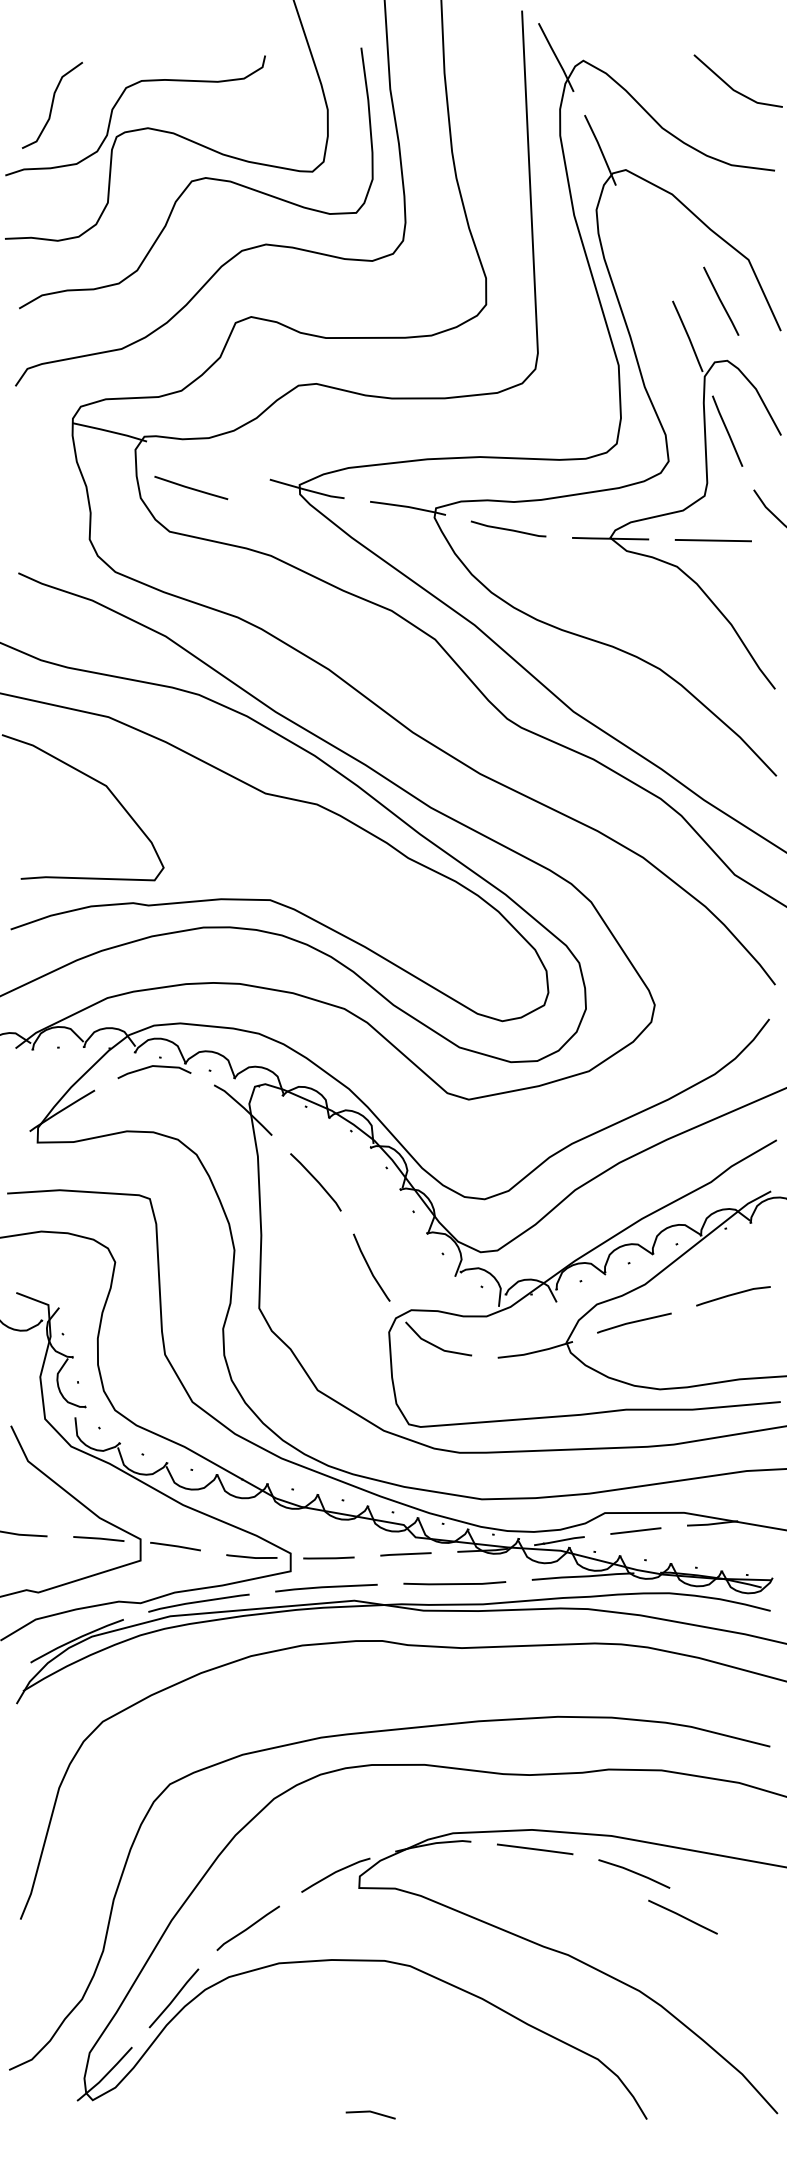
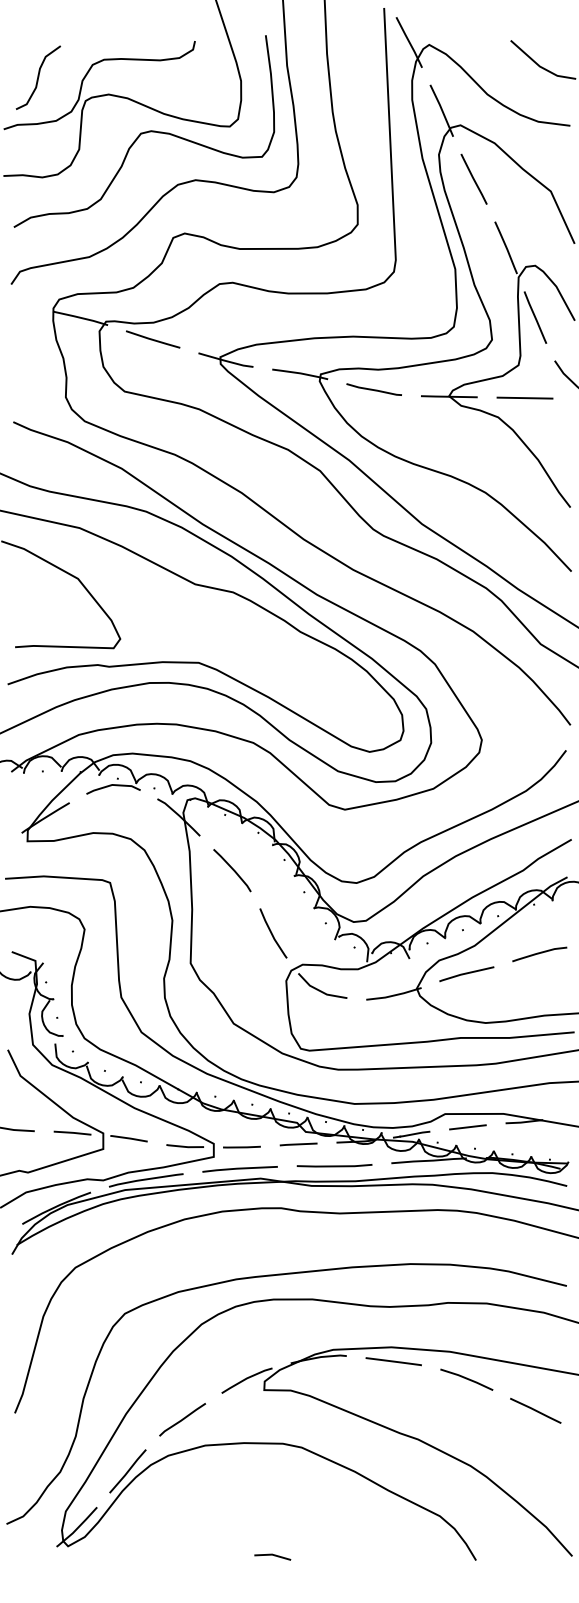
line: (721, 300) -> (474, 178), moved
line: (191, 488) -> (153, 339), moved
line: (682, 1916) -> (535, 1410), moved

